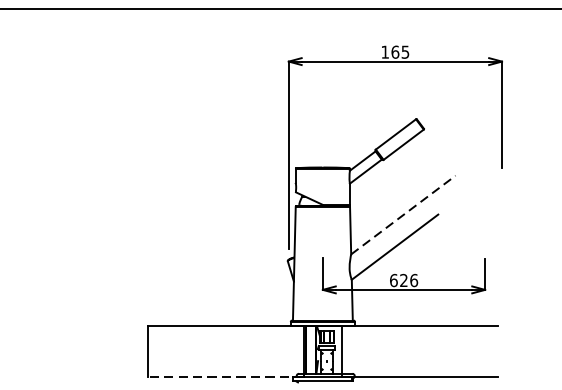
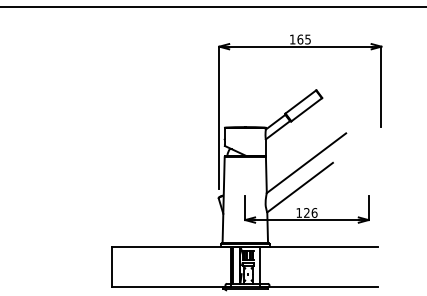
line: (403, 215) -> (306, 163), dashed -> solid
text: (394, 279) -> (299, 212), 626 -> 126
line: (224, 377) -> (170, 286), dashed -> solid

